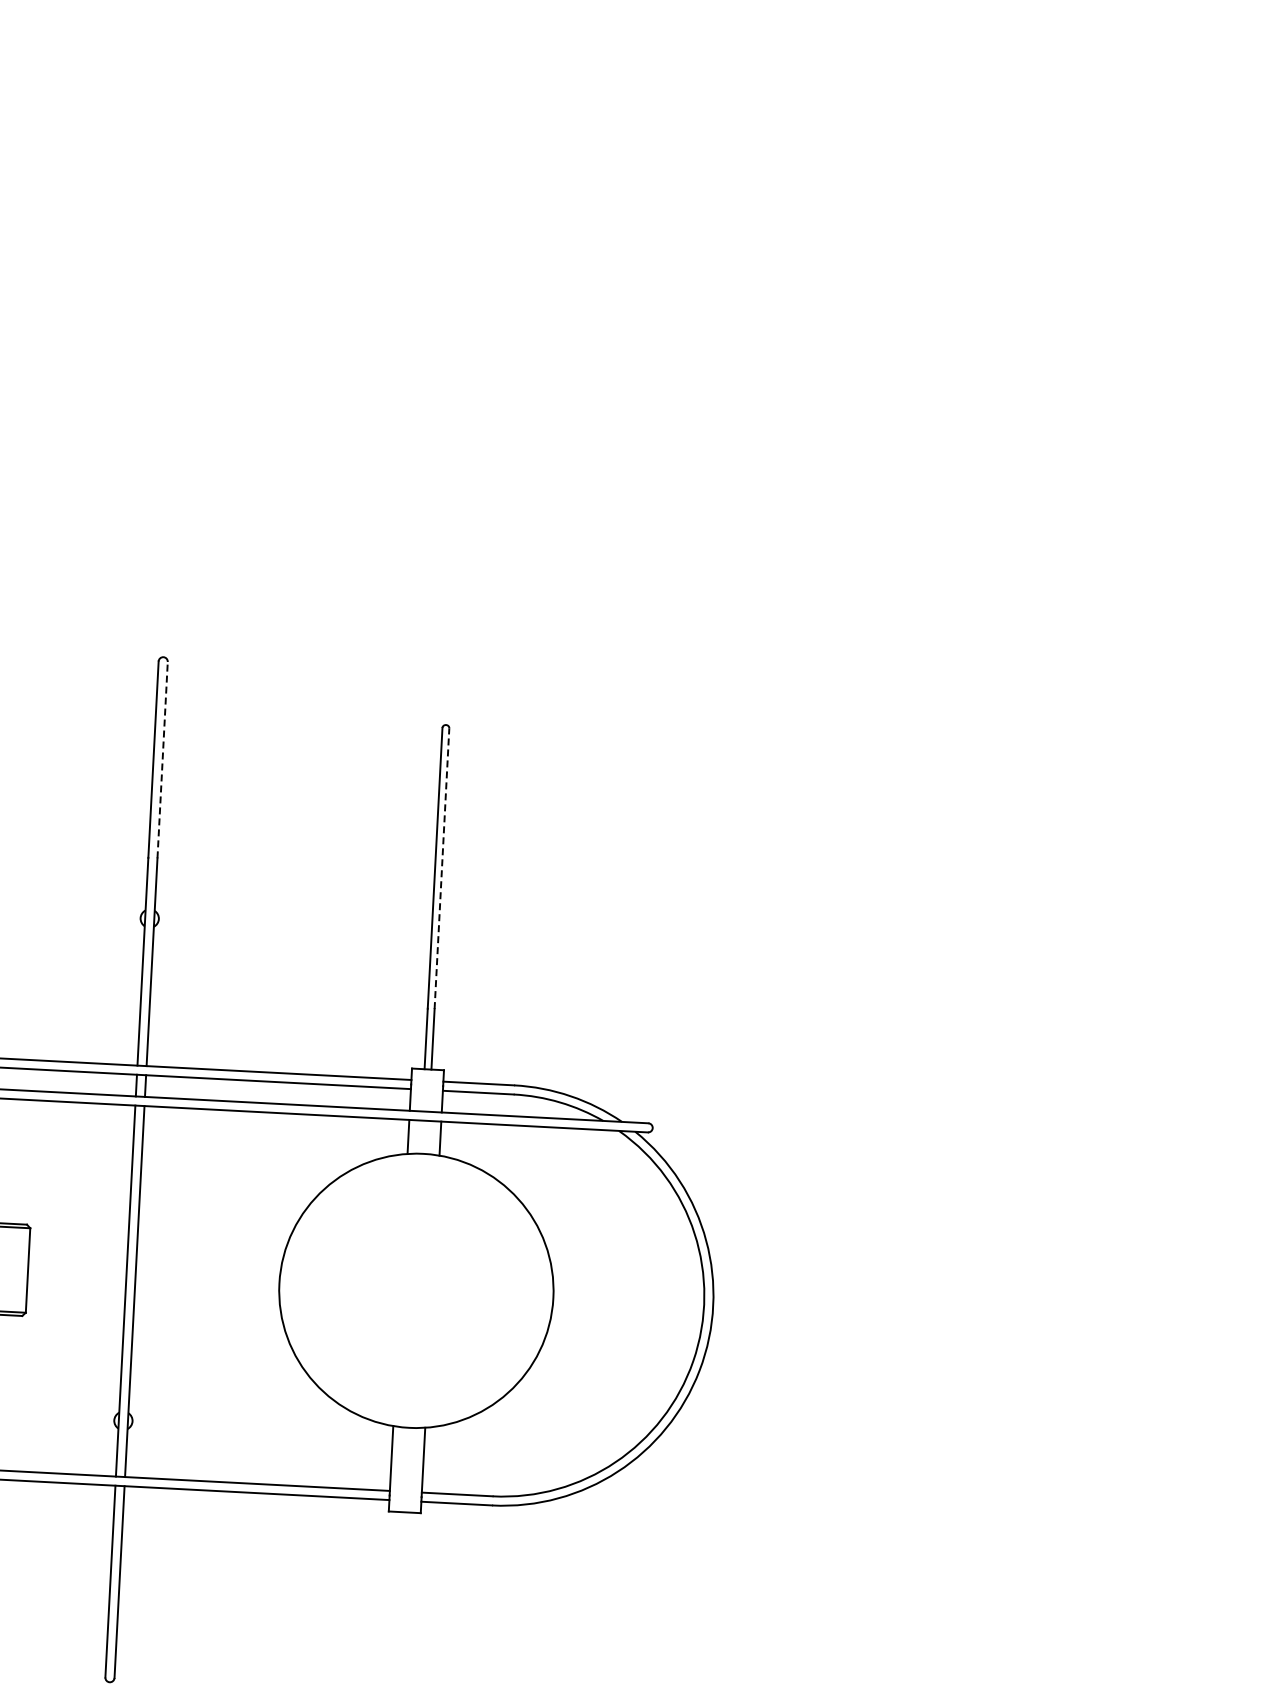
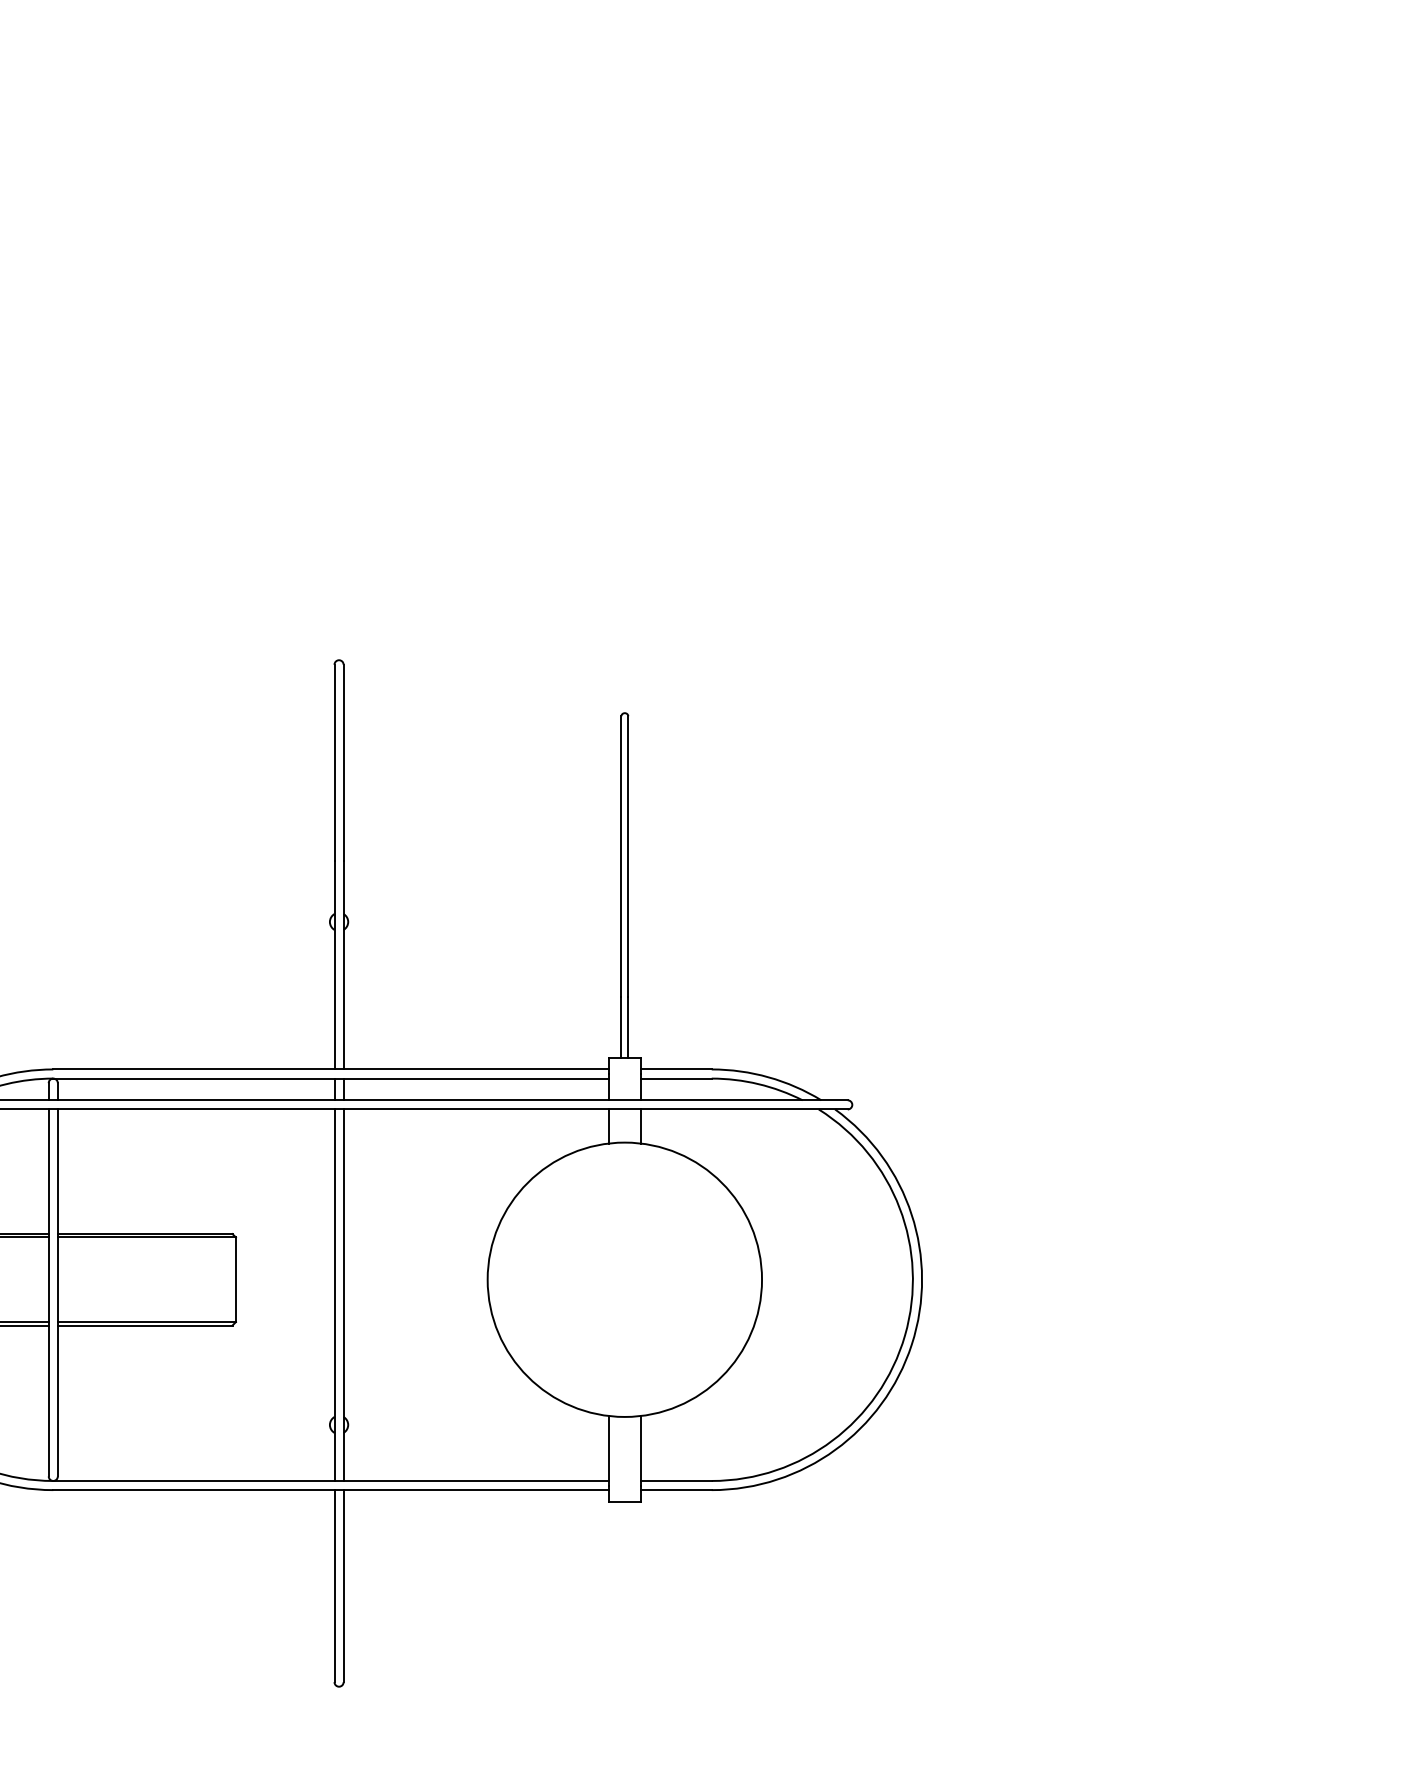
line: (162, 759) -> (343, 762), dashed -> solid
line: (442, 868) -> (628, 856), dashed -> solid

